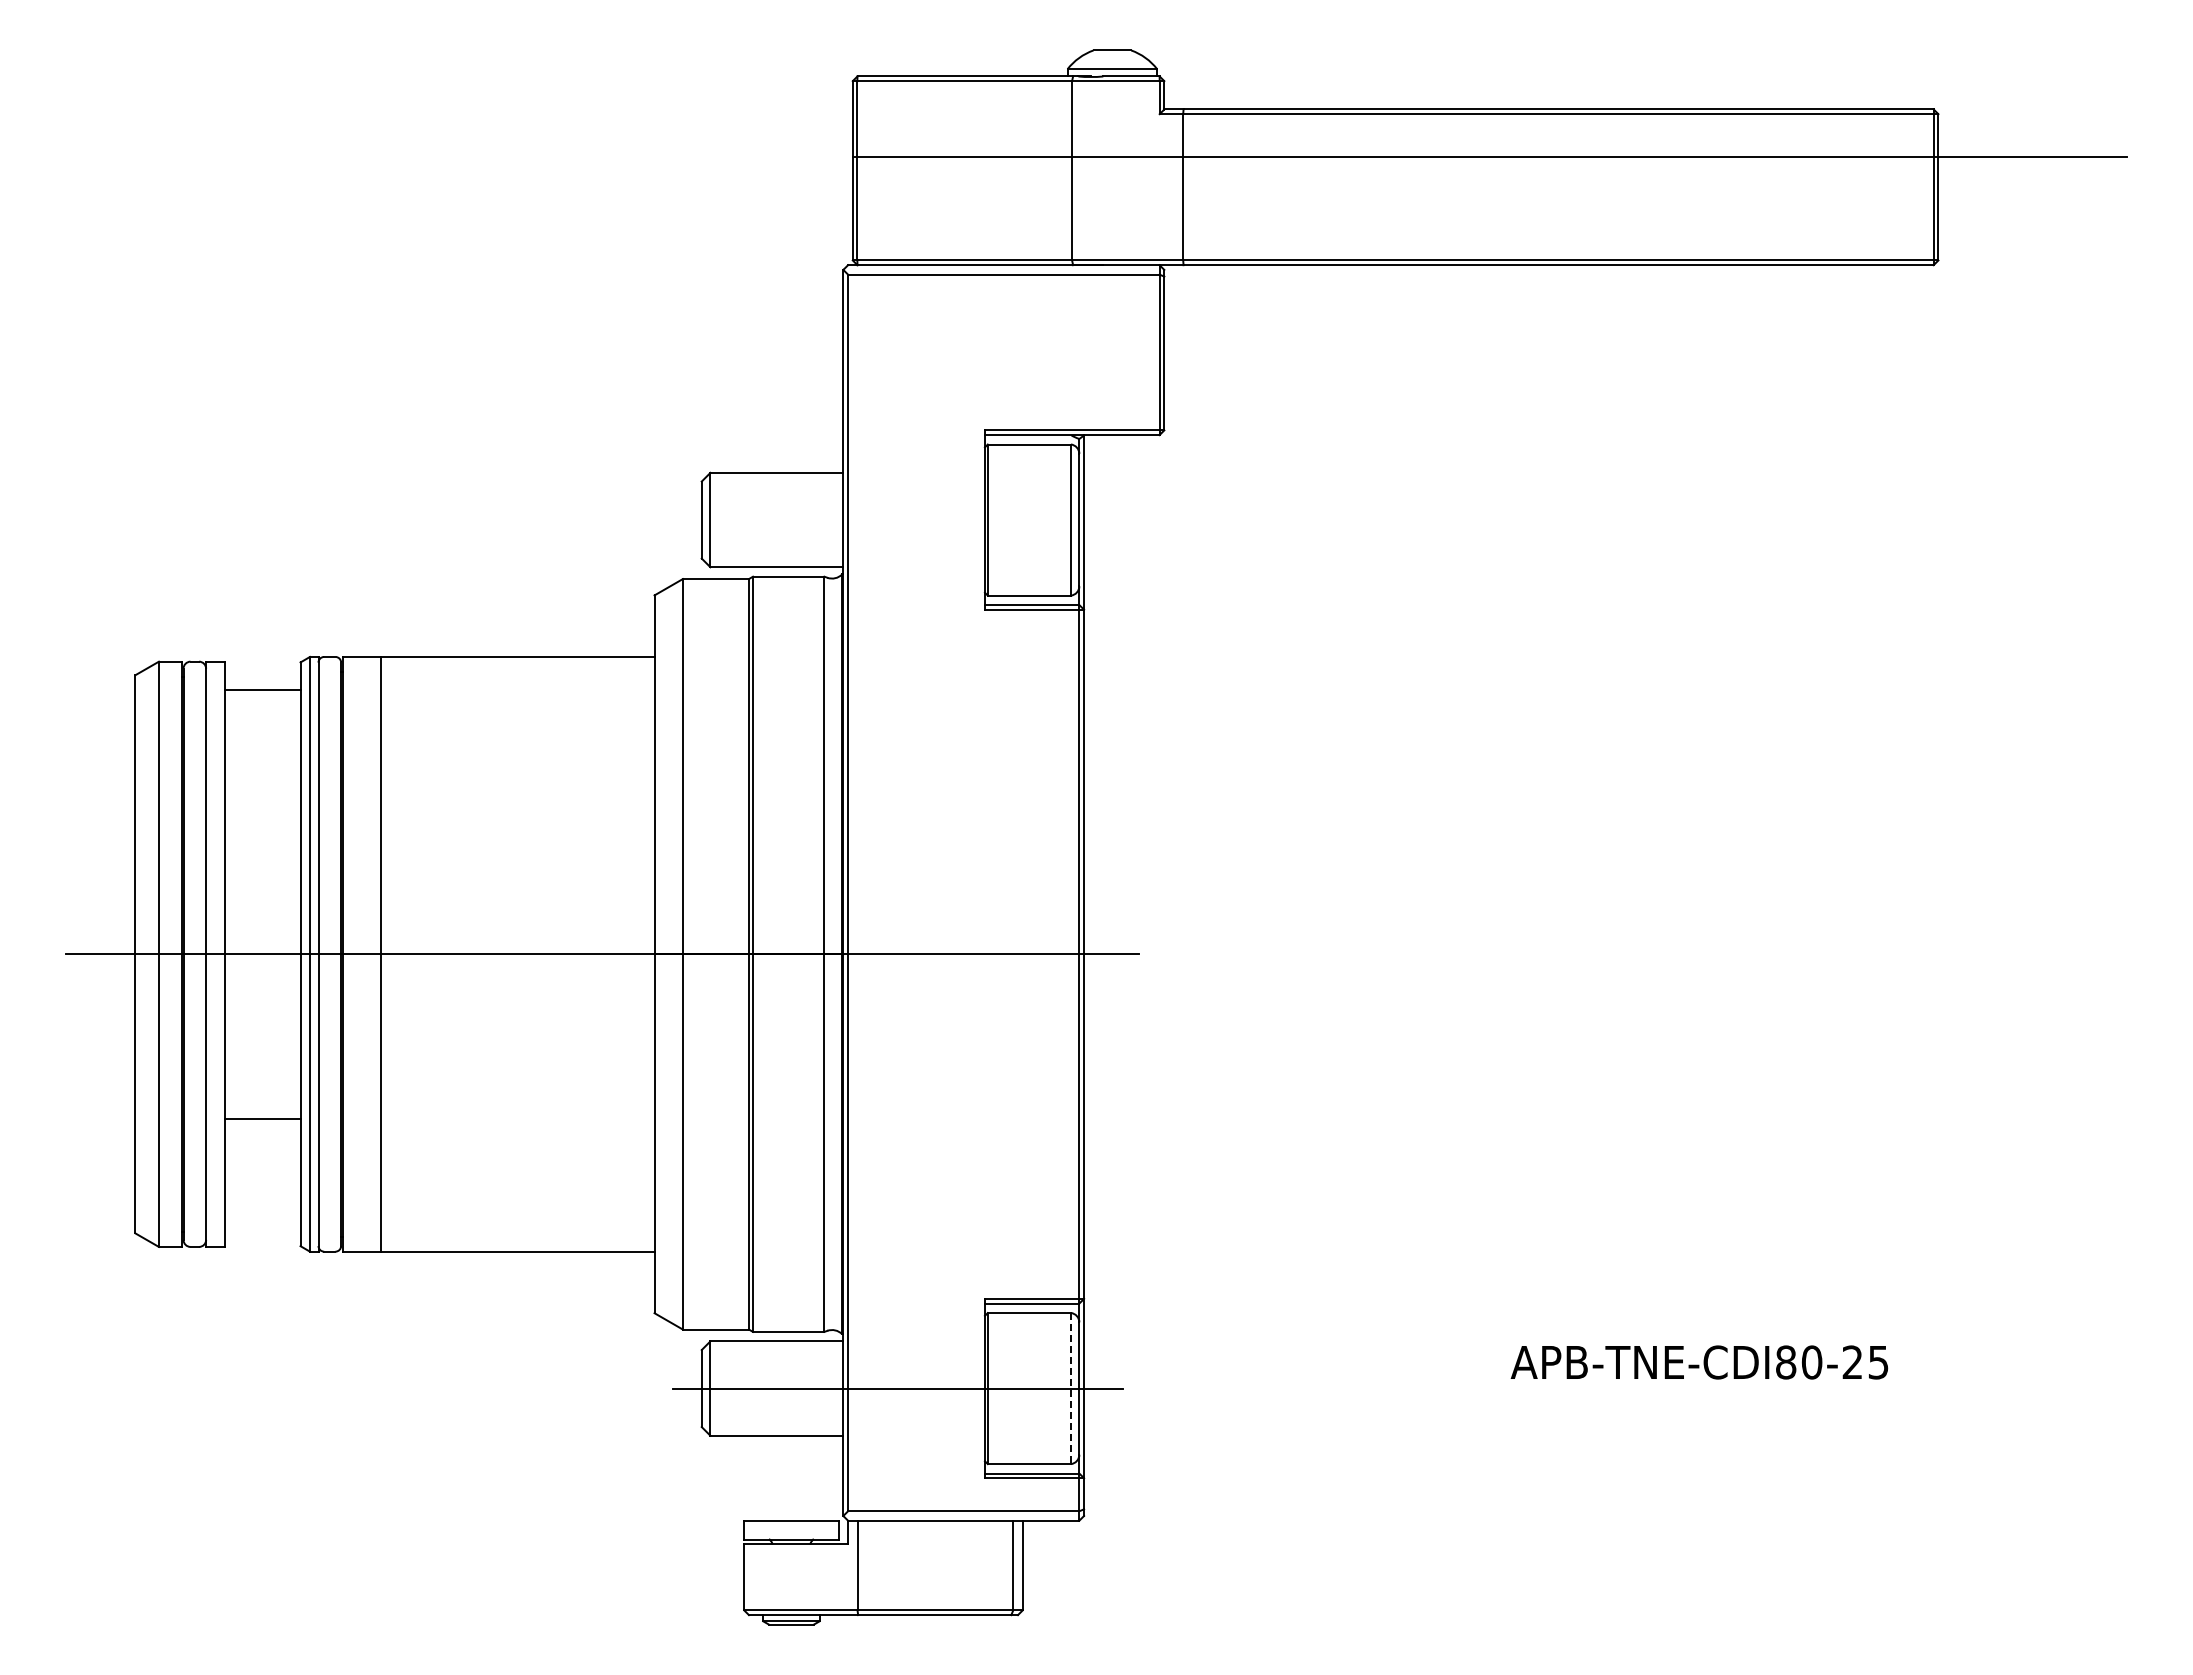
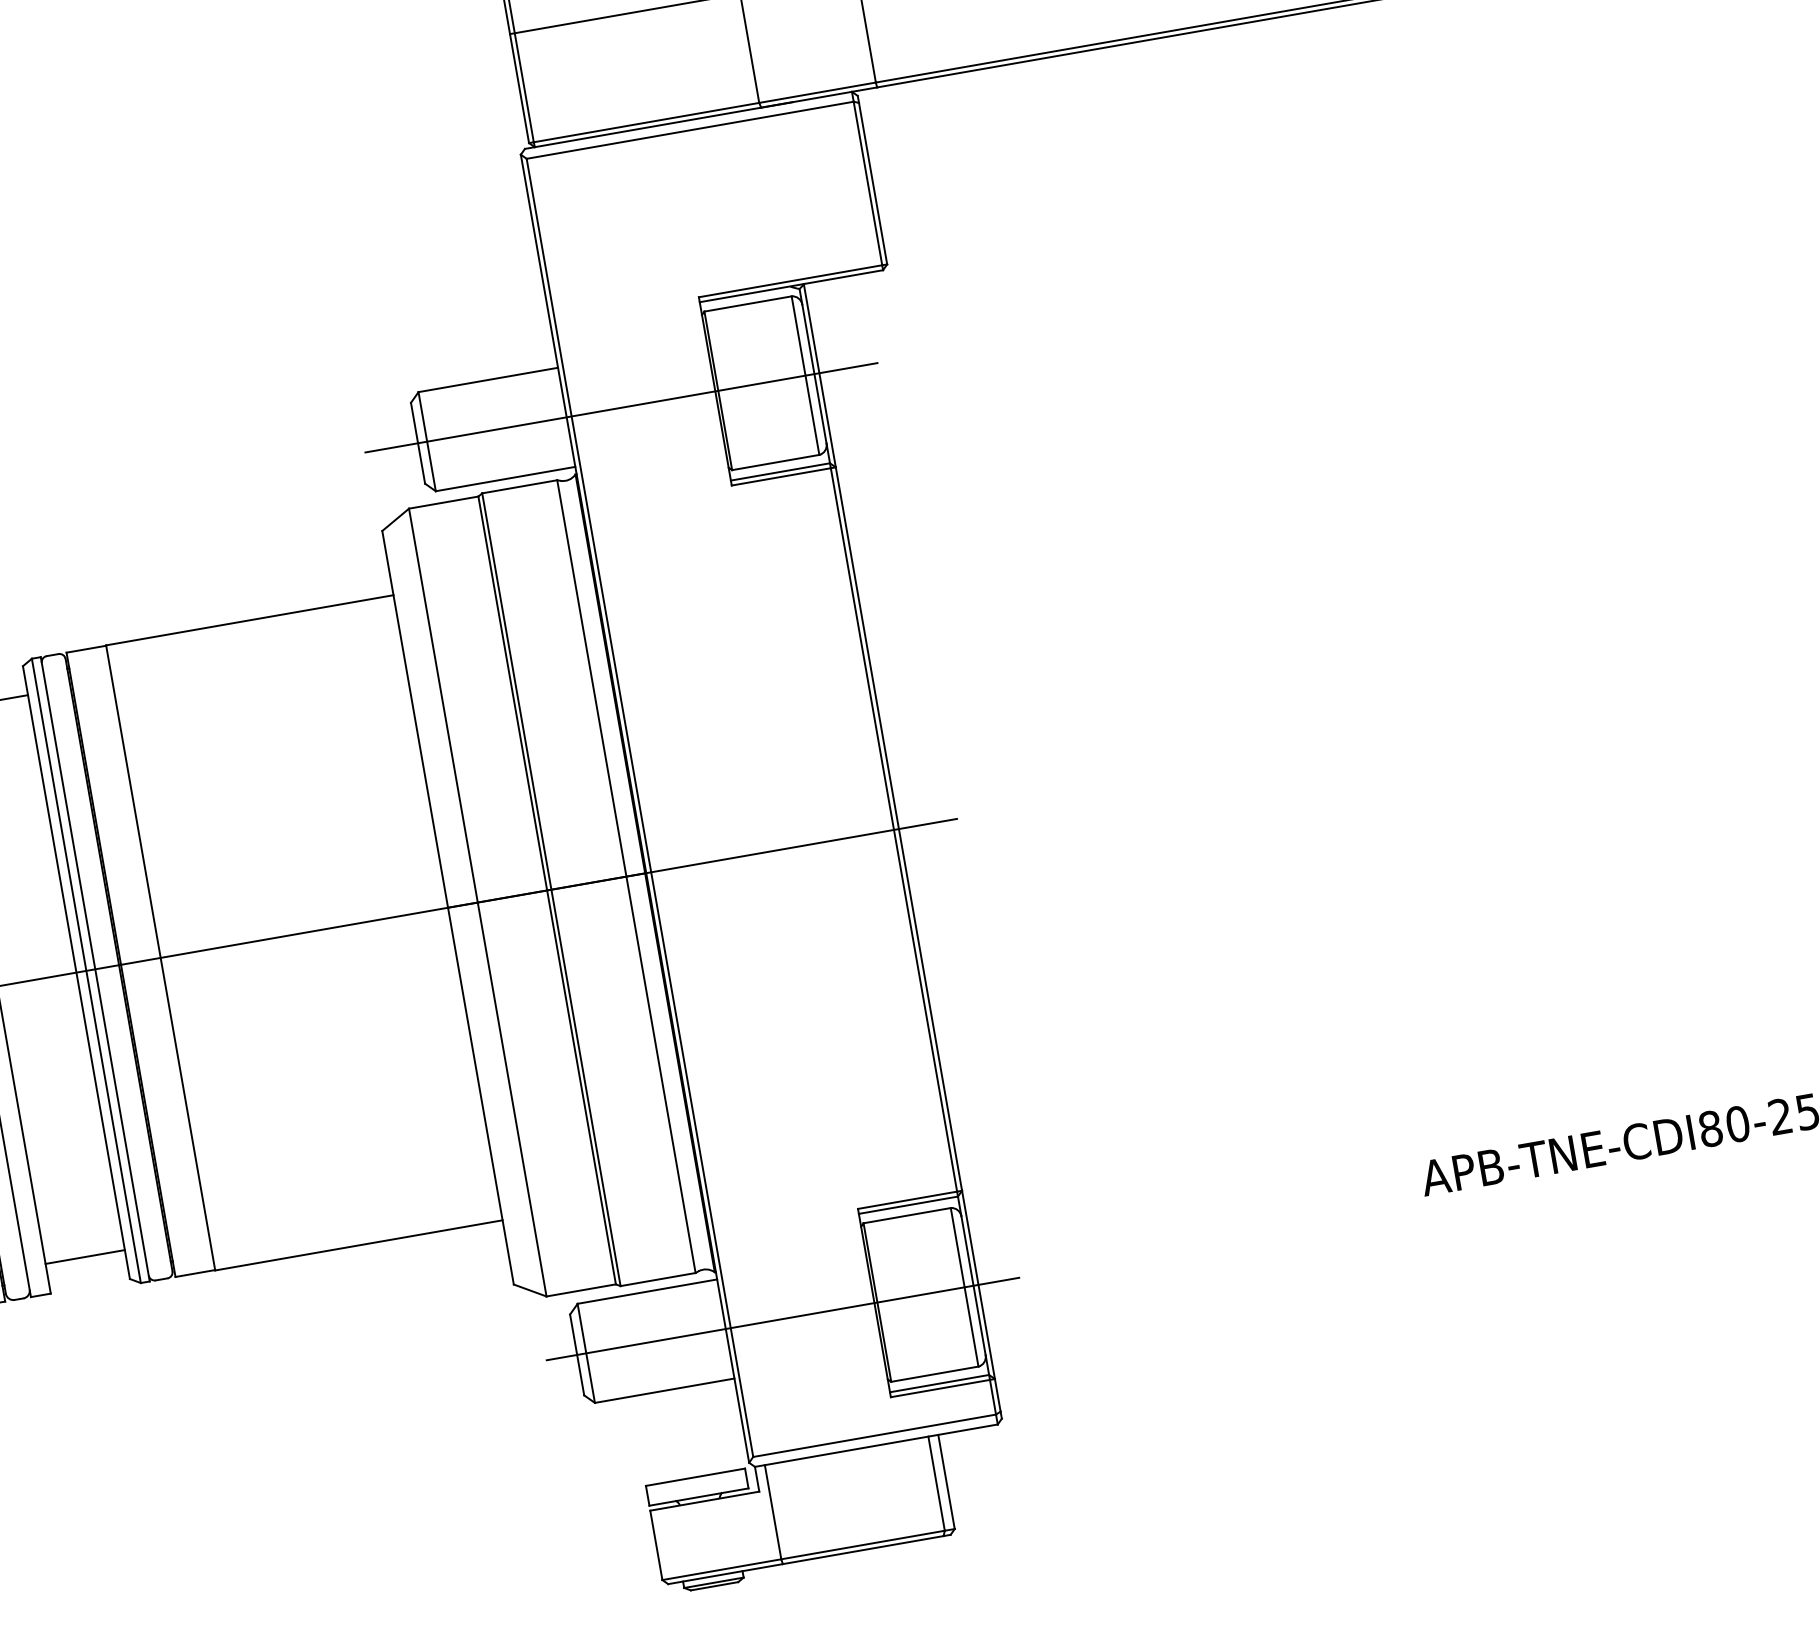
line: (895, 520) -> (621, 408), added
line: (262, 1118) -> (84, 1256), moved
line: (1070, 1388) -> (964, 1287), dashed -> solid

